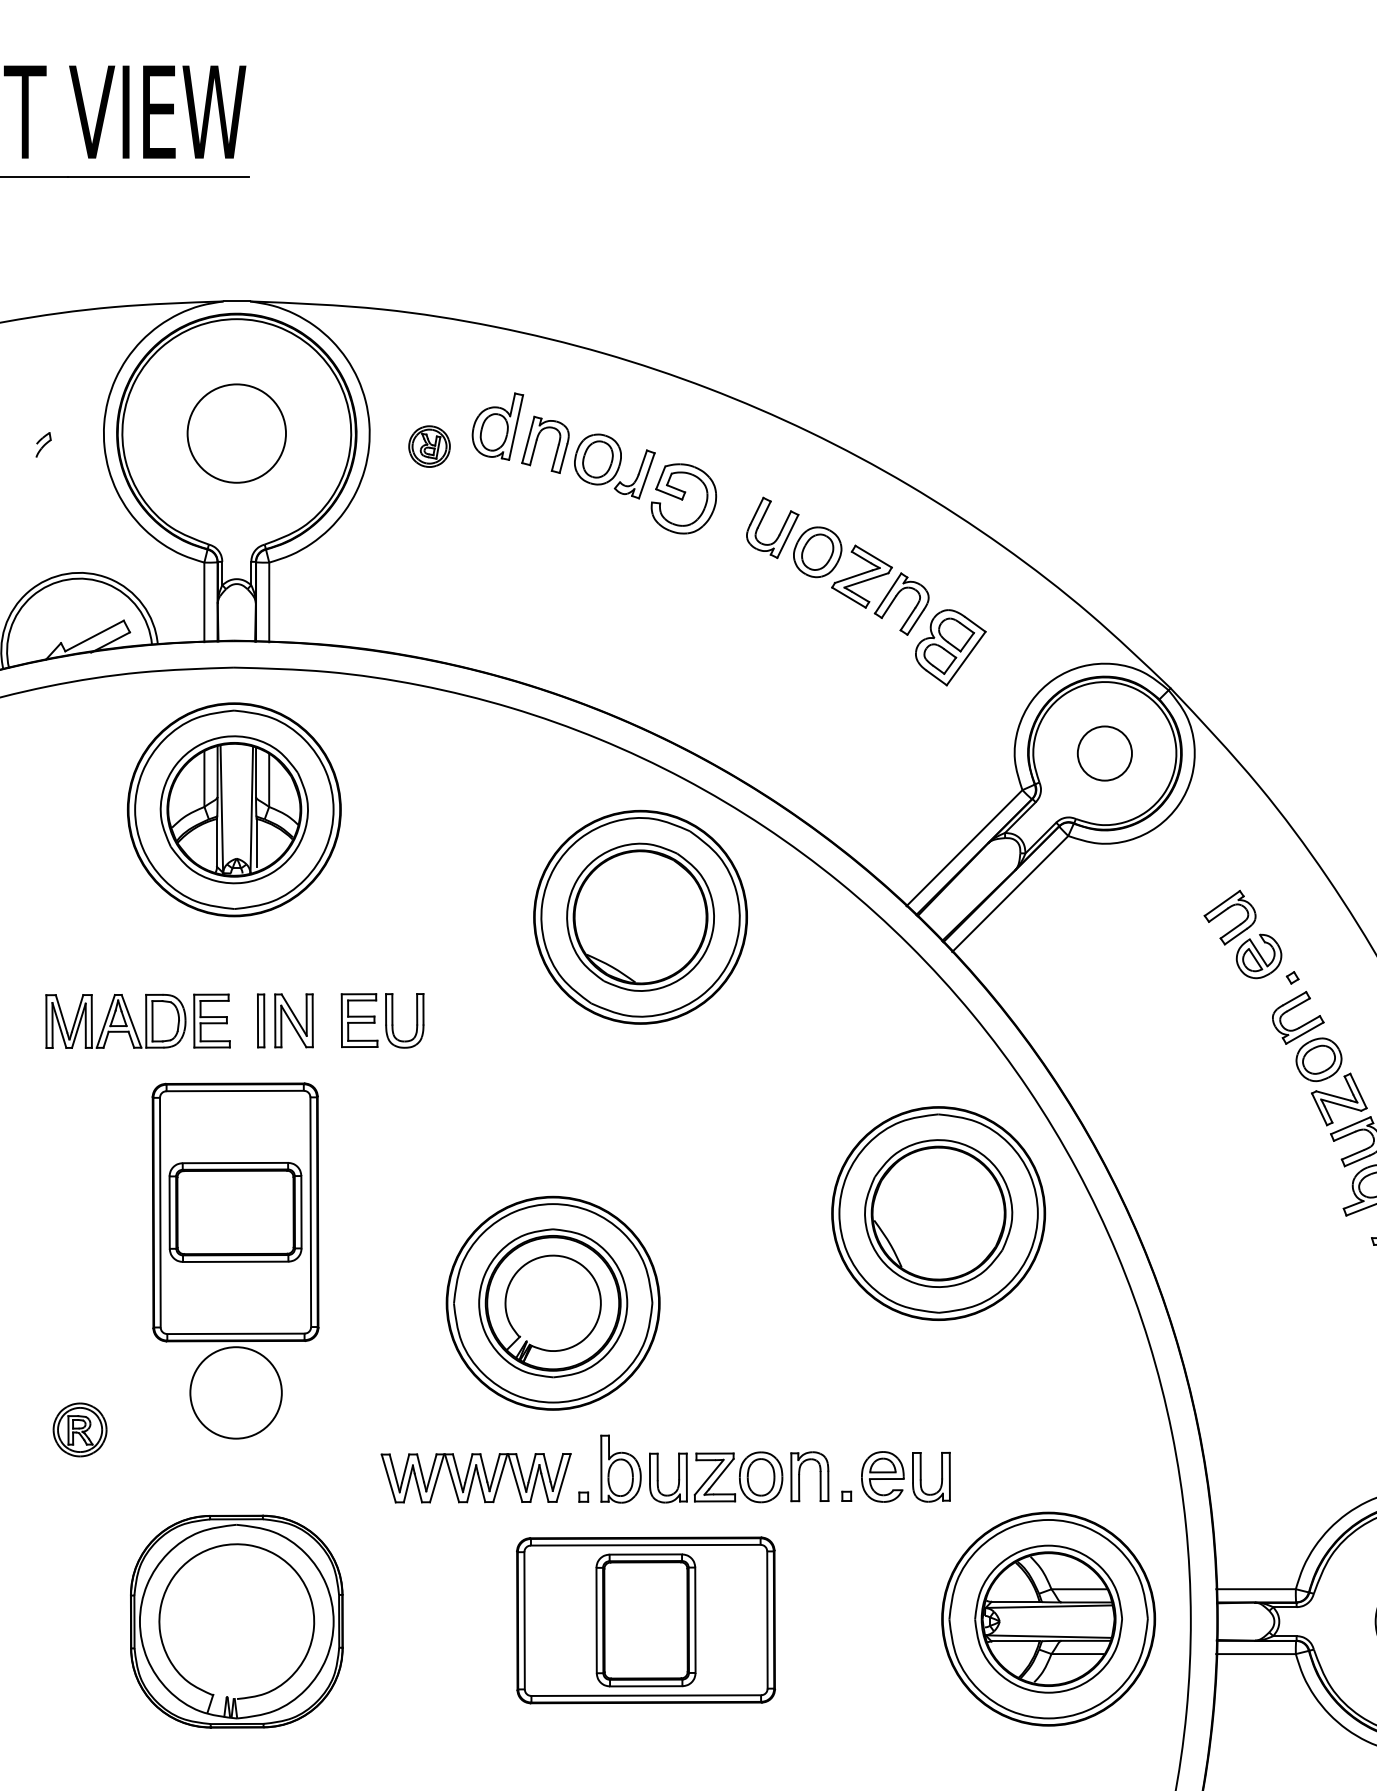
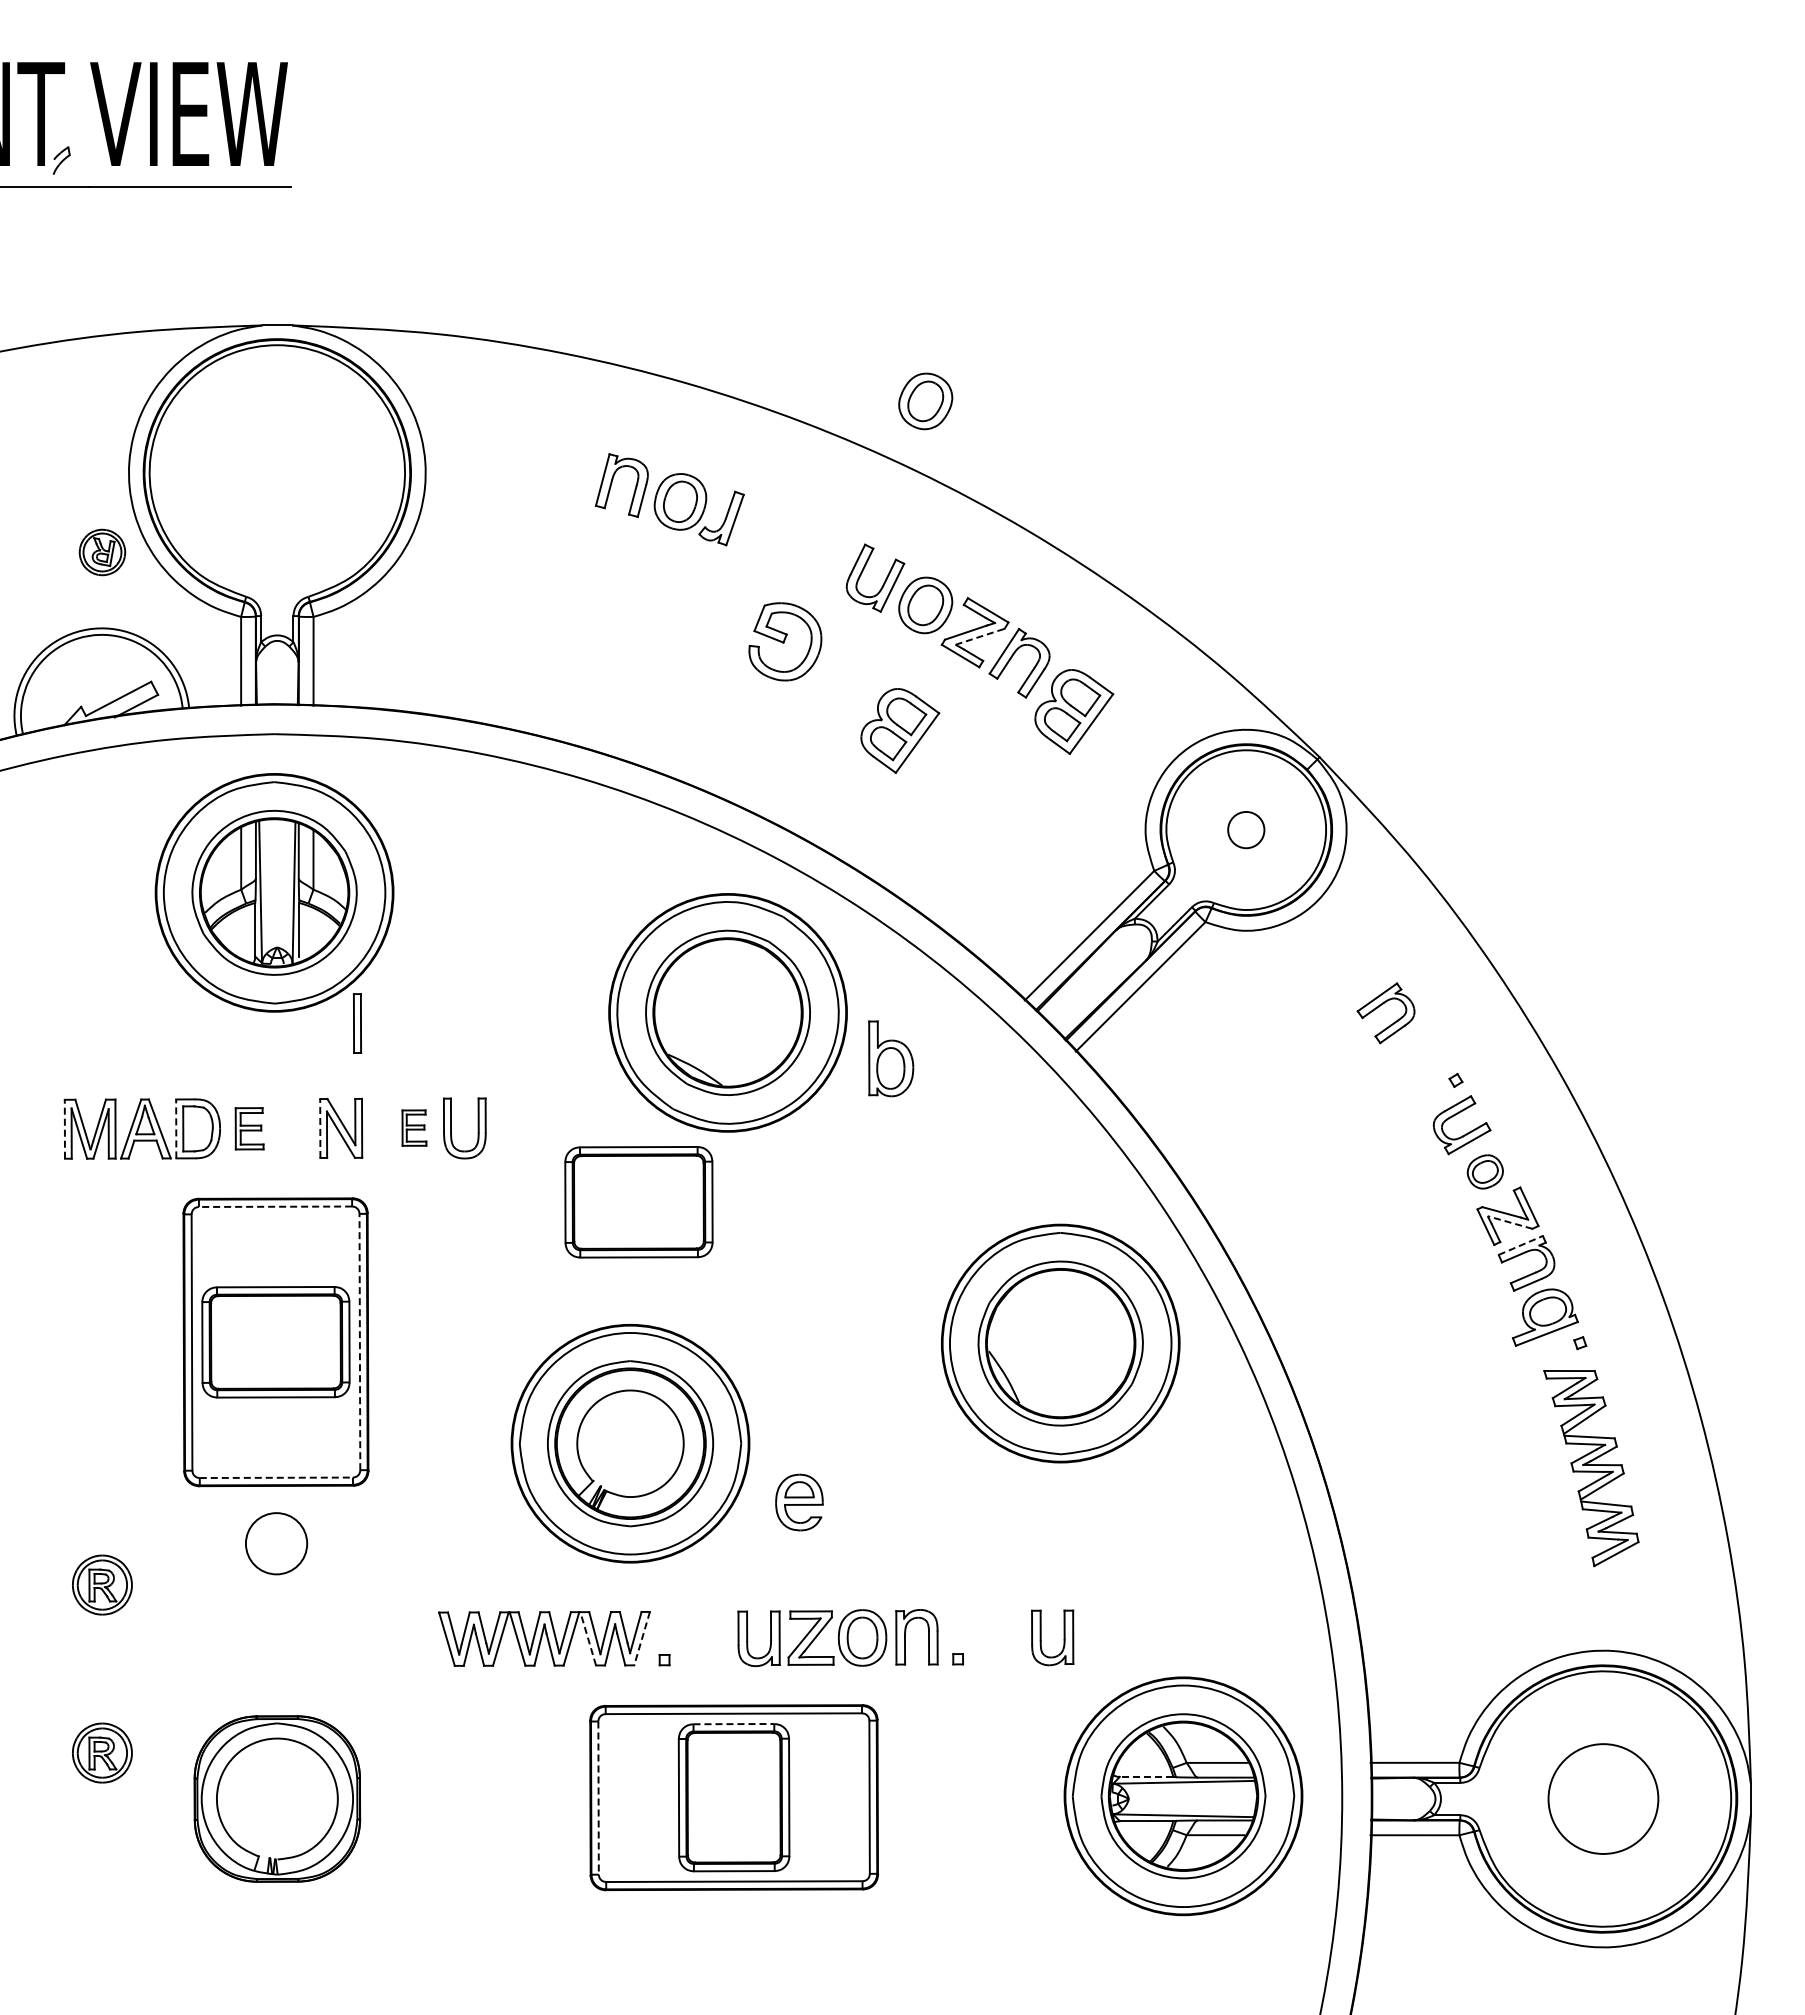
part: (817, 369) -> (925, 401), added
part: (497, 426) -> (568, 465), removed
circle: (236, 433) -> (277, 472), removed
part: (43, 444) -> (61, 160), moved
part: (429, 446) -> (102, 552), moved
part: (684, 498) -> (785, 641), moved
line: (866, 580) -> (980, 636), solid -> dashed
part: (795, 664) -> (900, 730), added
circle: (1105, 753) -> (1246, 829), size x0.6
part: (1259, 956) -> (1418, 1056), removed
line: (46, 1020) -> (64, 1128), solid -> dashed
line: (146, 1020) -> (176, 1128), solid -> dashed
part: (211, 1020) -> (249, 1128), size x0.7
part: (261, 1020) -> (357, 1023), moved
line: (275, 1020) -> (320, 1128), solid -> dashed
part: (359, 1020) -> (414, 1127), size x0.6
part: (1319, 1059) -> (1485, 1171), size x0.7
part: (560, 1087) -> (638, 1202), added
line: (235, 1090) -> (275, 1206), solid -> dashed
line: (1340, 1105) -> (1509, 1222), solid -> dashed
line: (1351, 1125) -> (1521, 1245), solid -> dashed
line: (310, 1211) -> (359, 1341), solid -> dashed
line: (236, 1333) -> (276, 1477), solid -> dashed
circle: (236, 1392) -> (276, 1543), size x0.6
part: (621, 1468) -> (891, 1058), moved
part: (882, 1476) -> (799, 1502), moved
line: (515, 1477) -> (588, 1638), solid -> dashed
line: (563, 1477) -> (642, 1638), solid -> dashed
line: (646, 1554) -> (734, 1724), solid -> dashed
part: (80, 1579) -> (102, 1752), added
line: (1015, 1601) -> (1146, 1776), solid -> dashed
part: (236, 1621) -> (277, 1798), size x0.7
line: (524, 1621) -> (598, 1798), solid -> dashed

